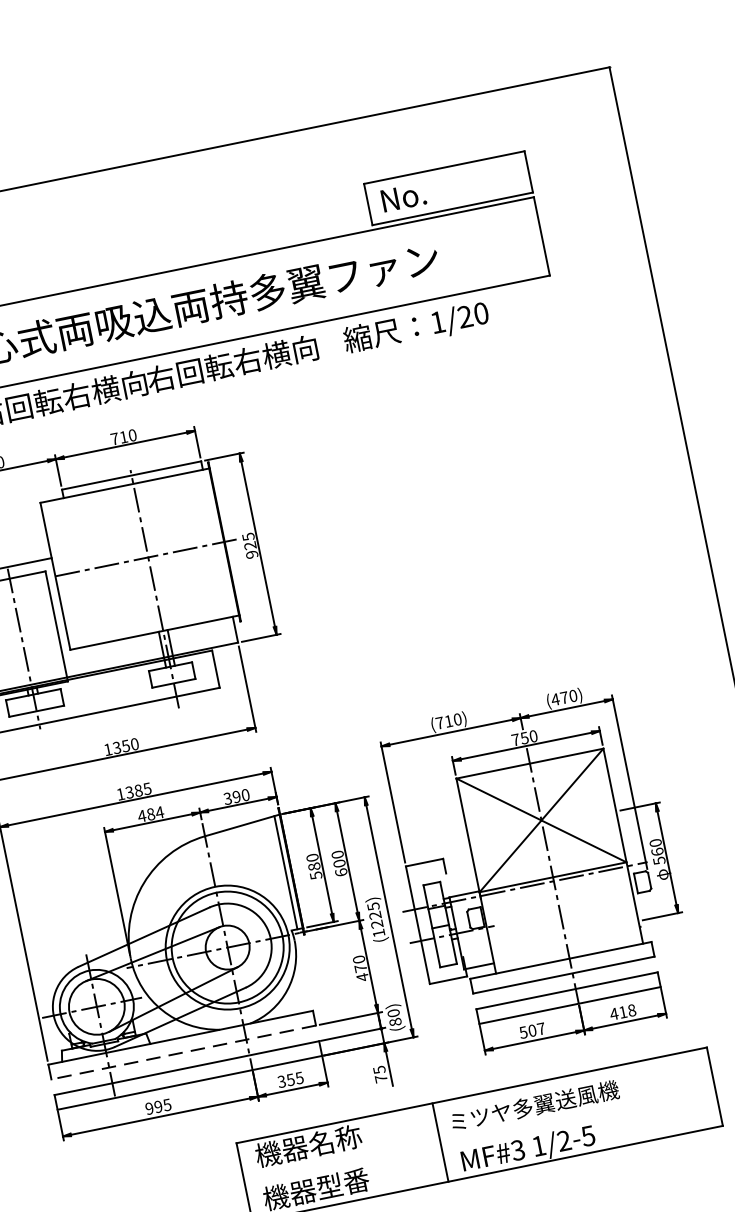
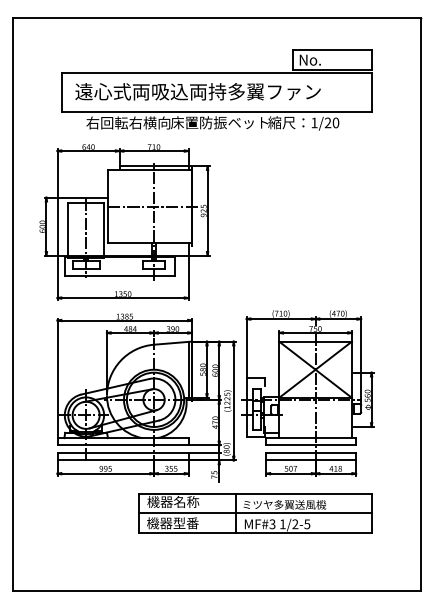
text: (245, 360) -> (219, 122), 右回転右横向 -> 床置防振ベット
line: (182, 1052) -> (122, 445), dashed -> solid
line: (479, 1135) -> (255, 513), added

